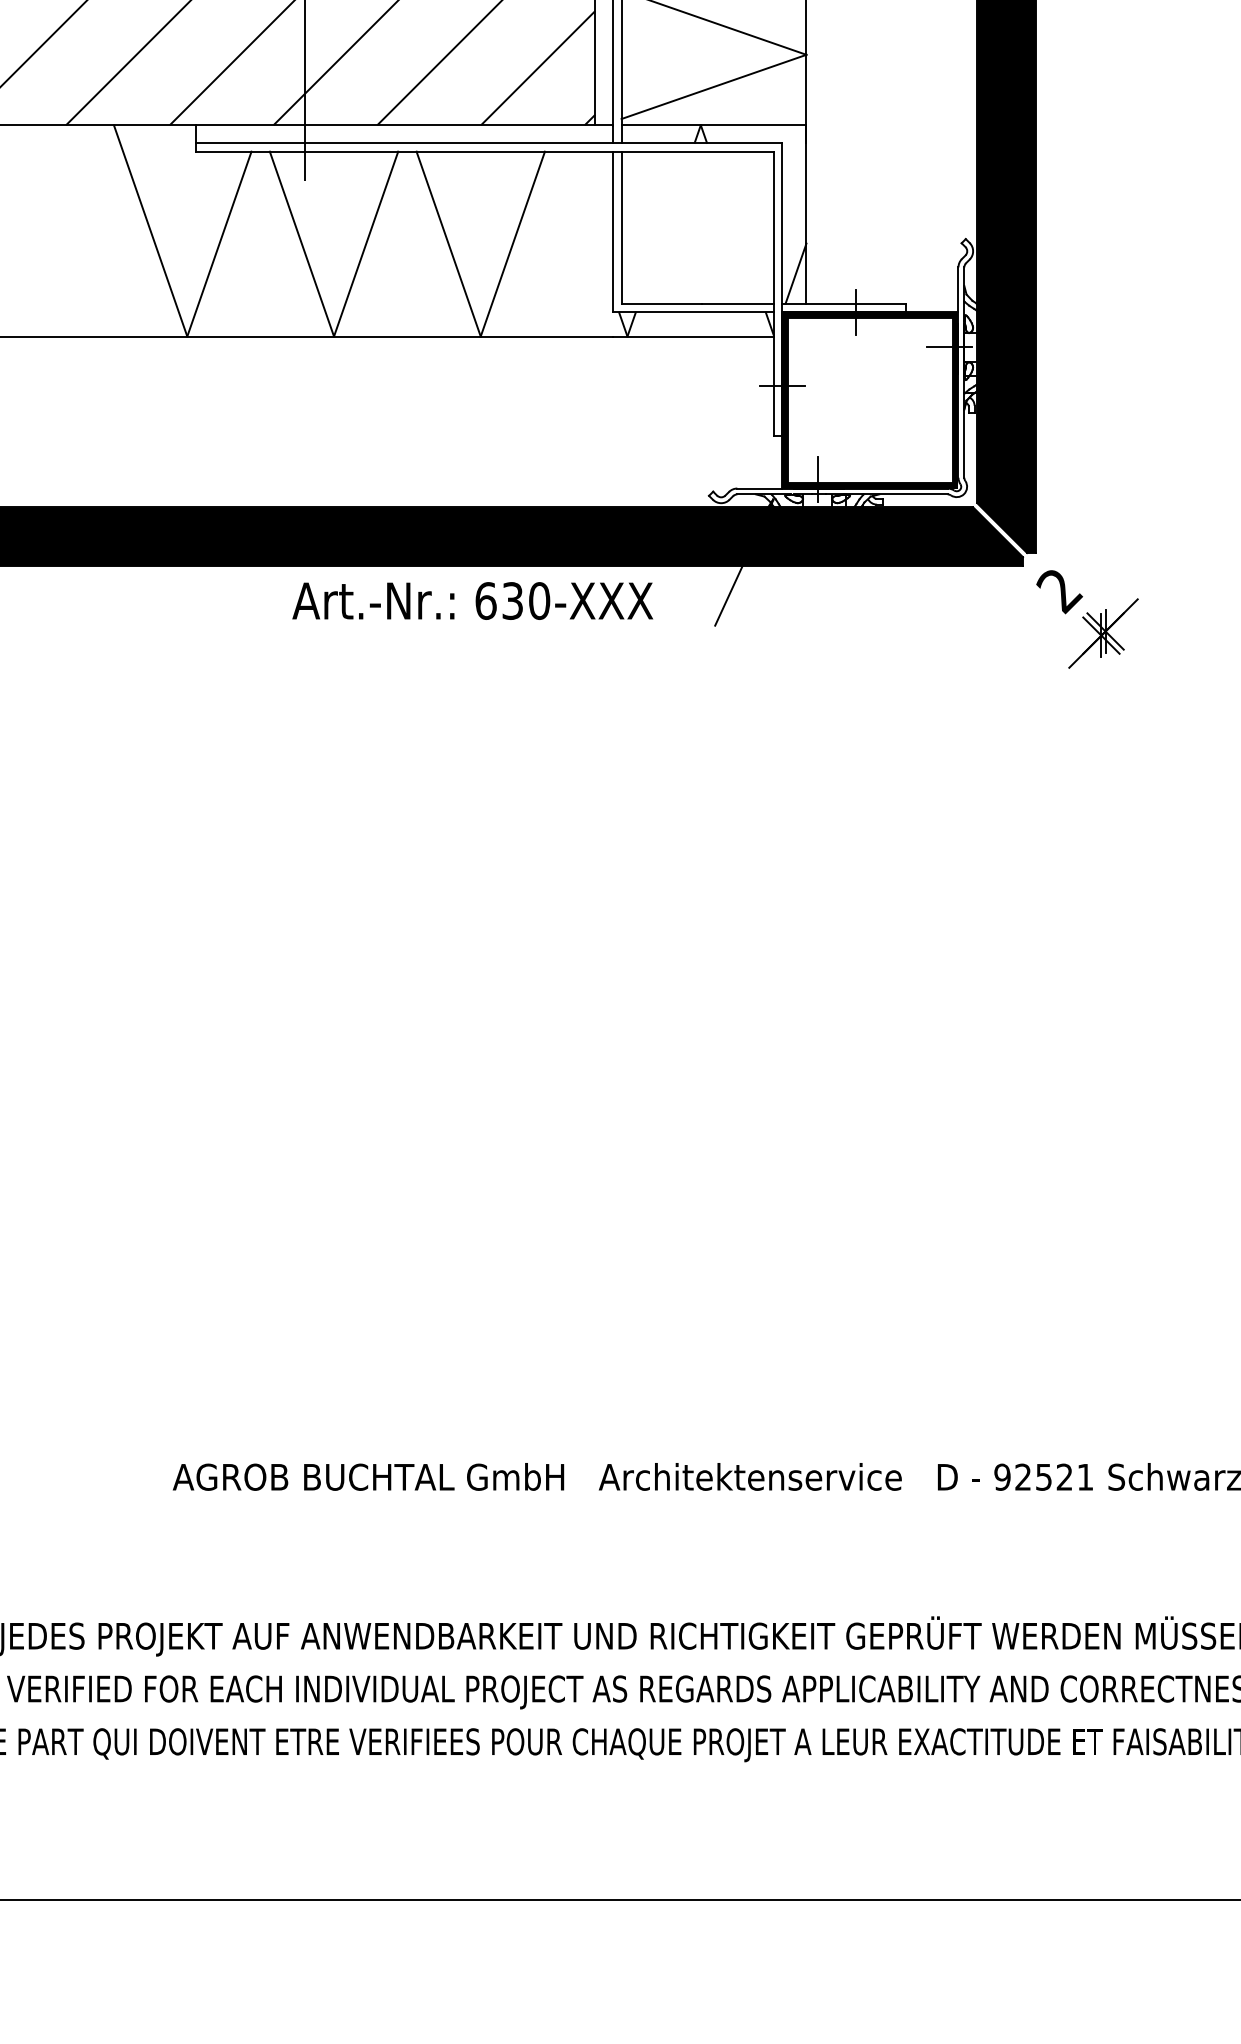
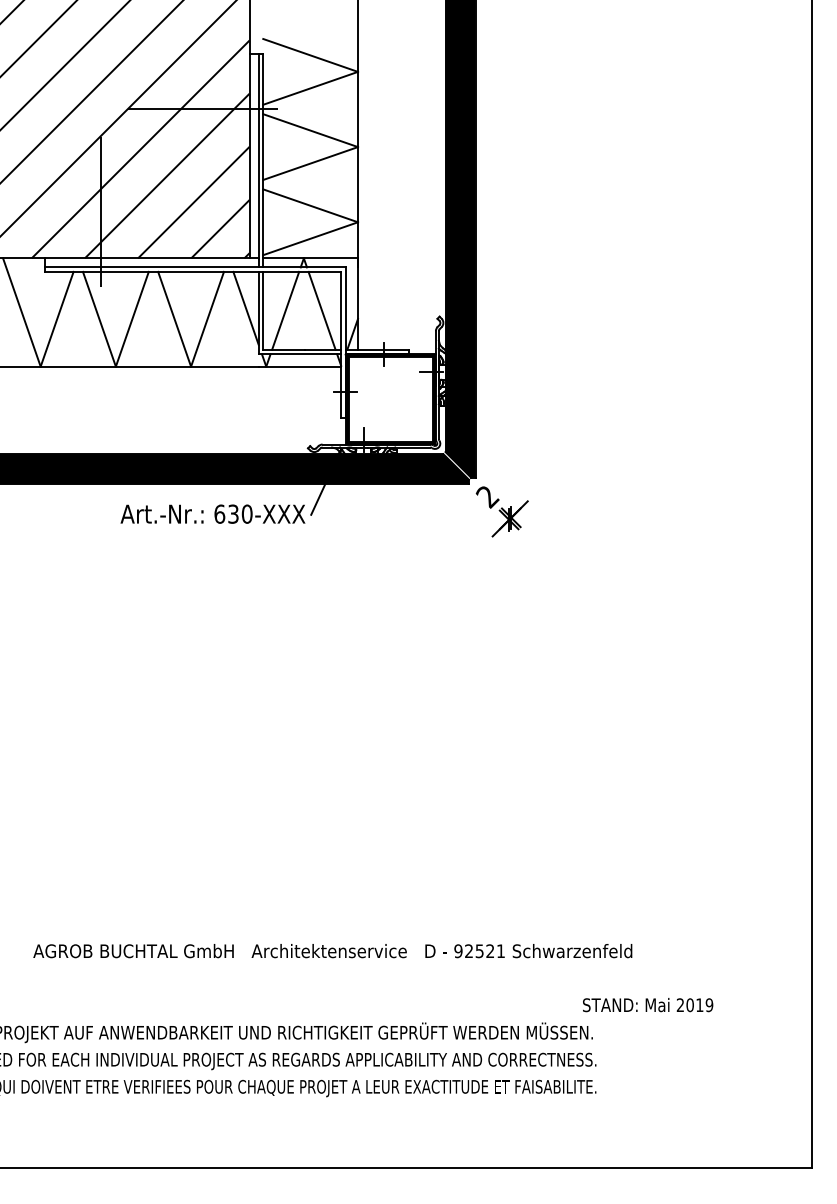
line: (586, 223) -> (245, 308), added
line: (664, 226) -> (285, 310), added
line: (735, 226) -> (321, 310), added
text: (471, 599) -> (212, 513), moved

